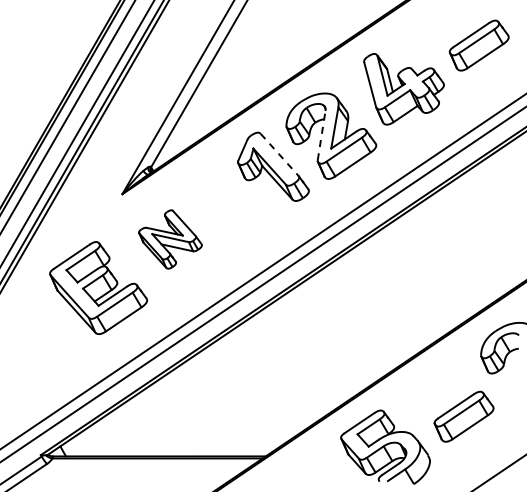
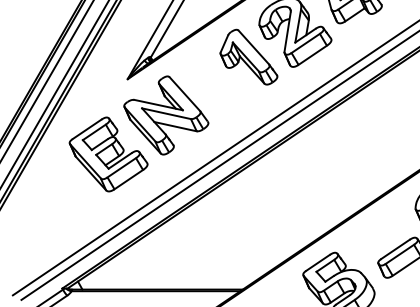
line: (321, 135) -> (287, 32), dashed -> solid
line: (279, 155) -> (253, 48), dashed -> solid
part: (170, 239) -> (166, 115), size x1.67

